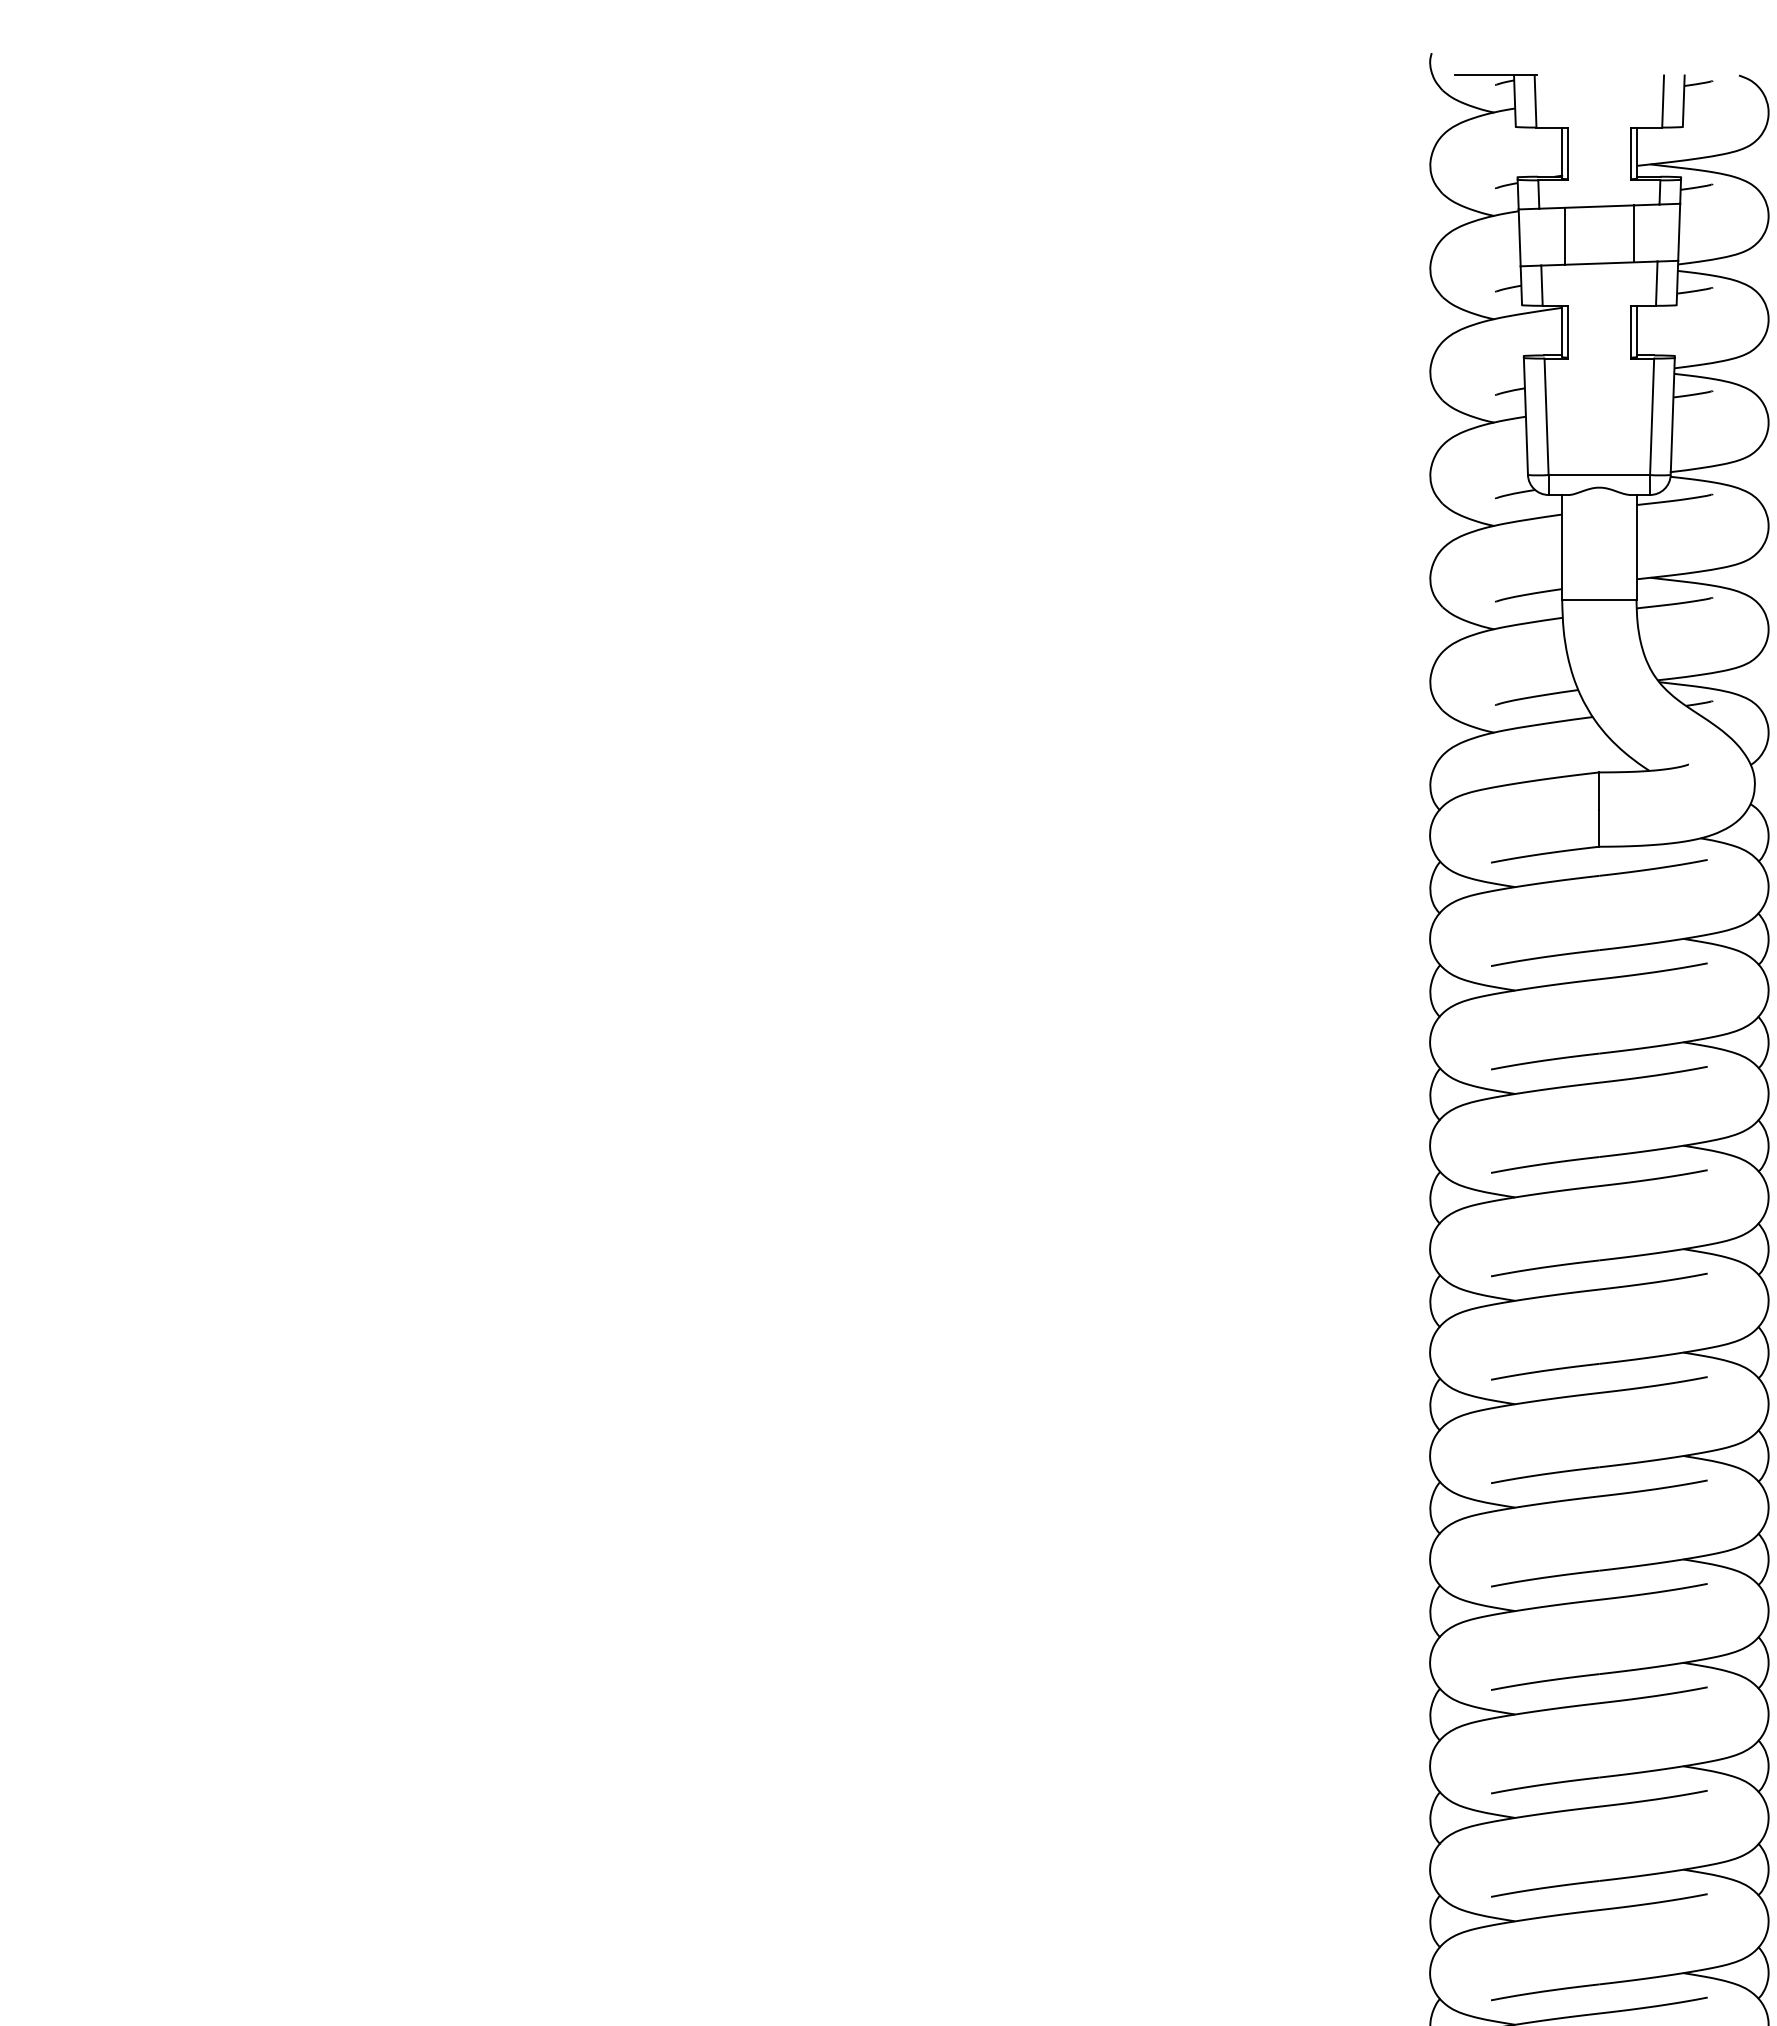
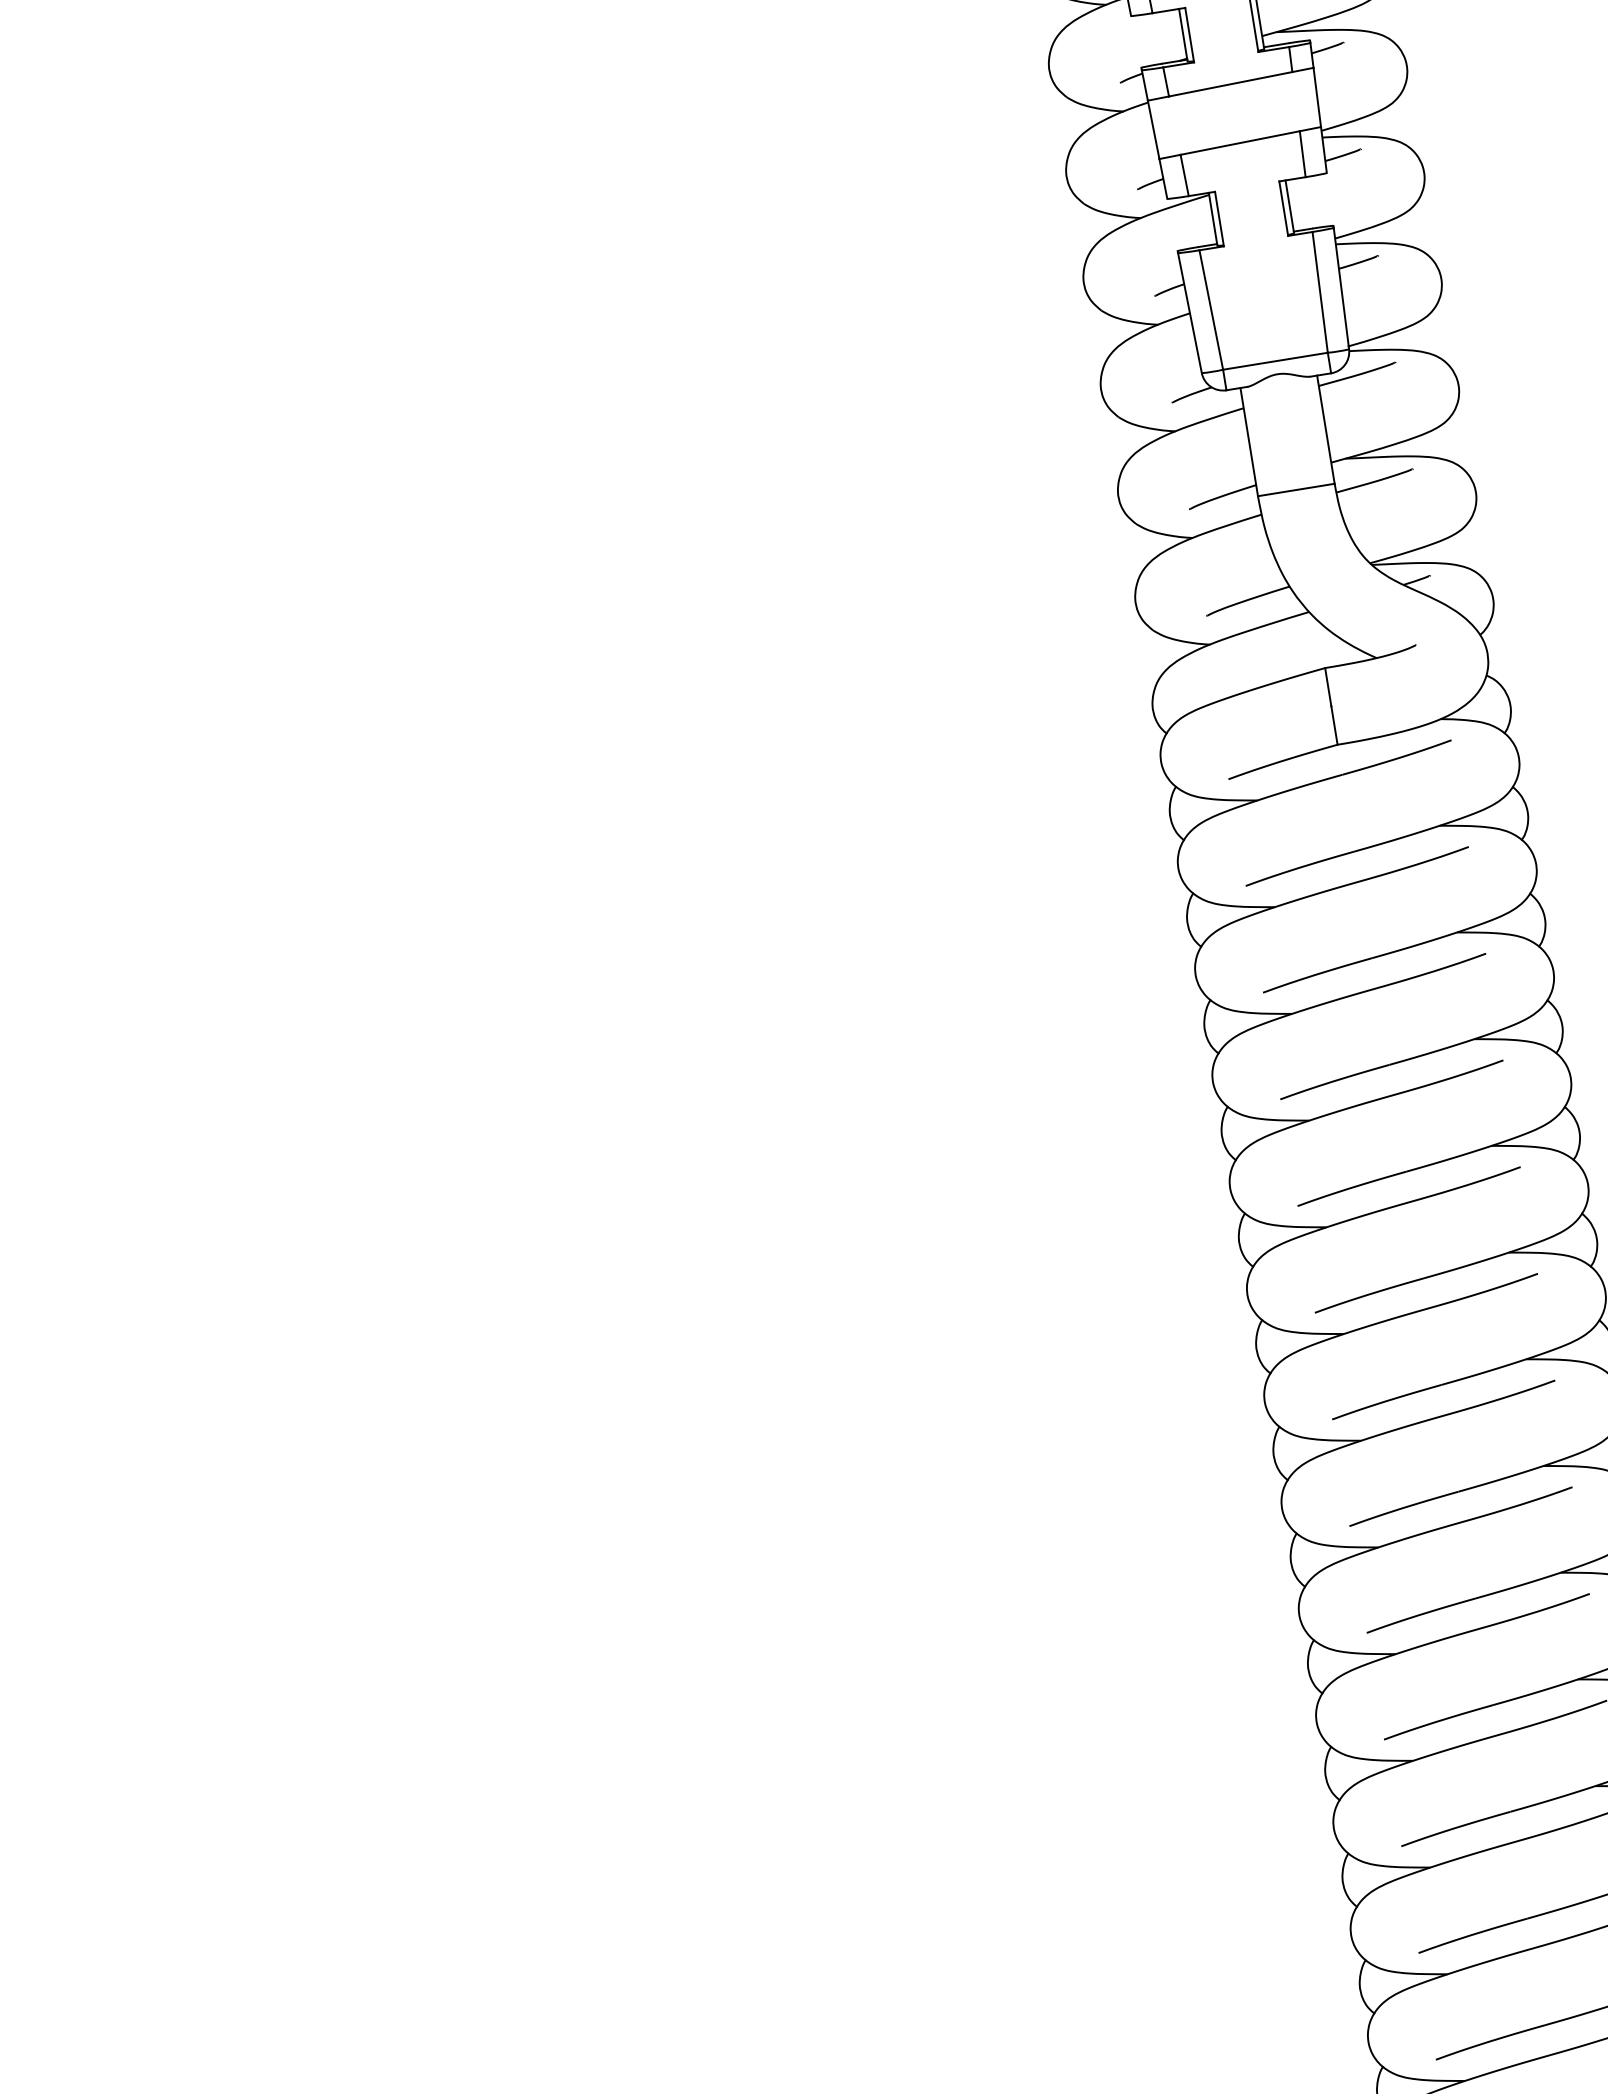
line: (1633, 233) -> (1270, 106), removed
line: (1564, 235) -> (1199, 119), removed

